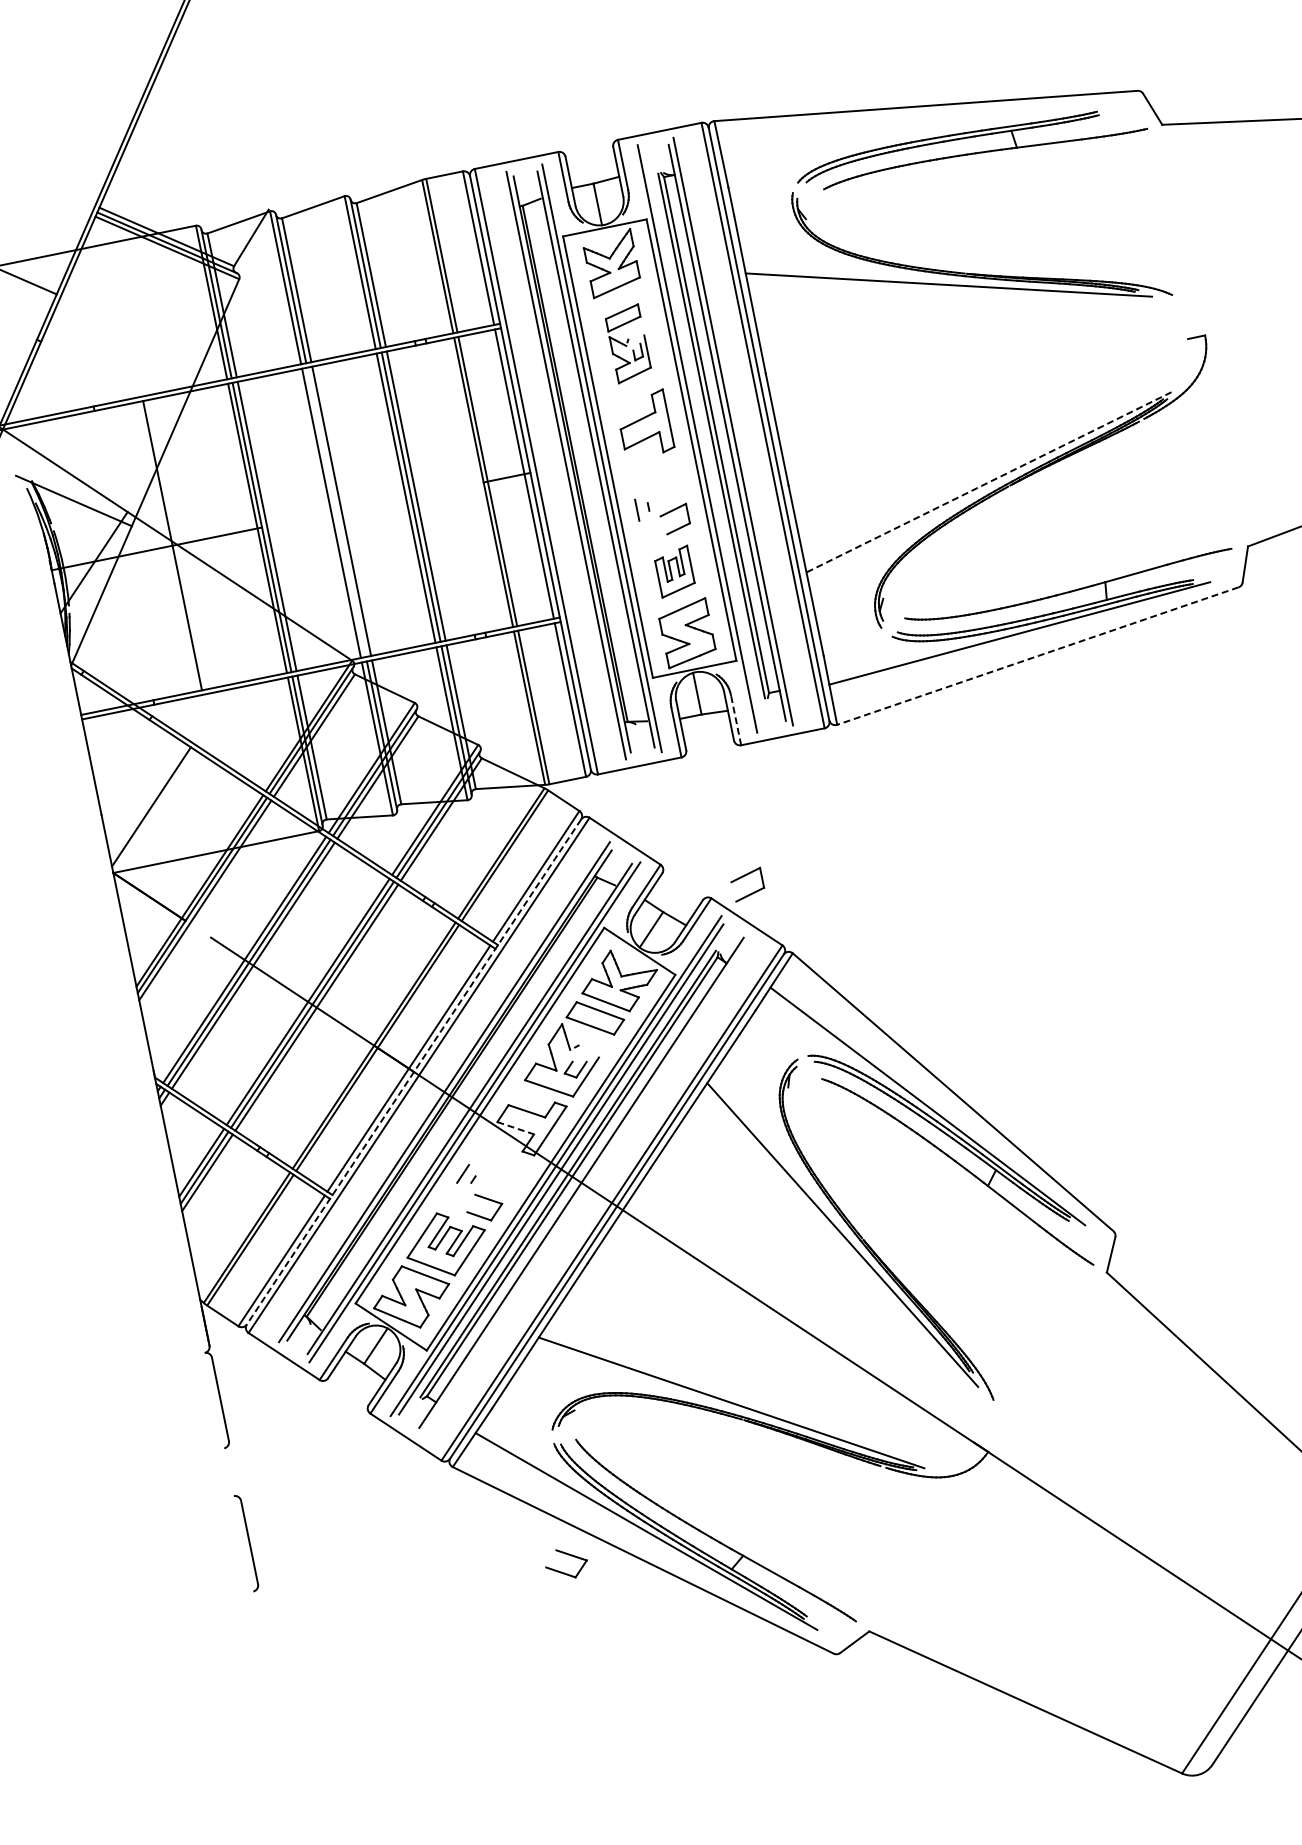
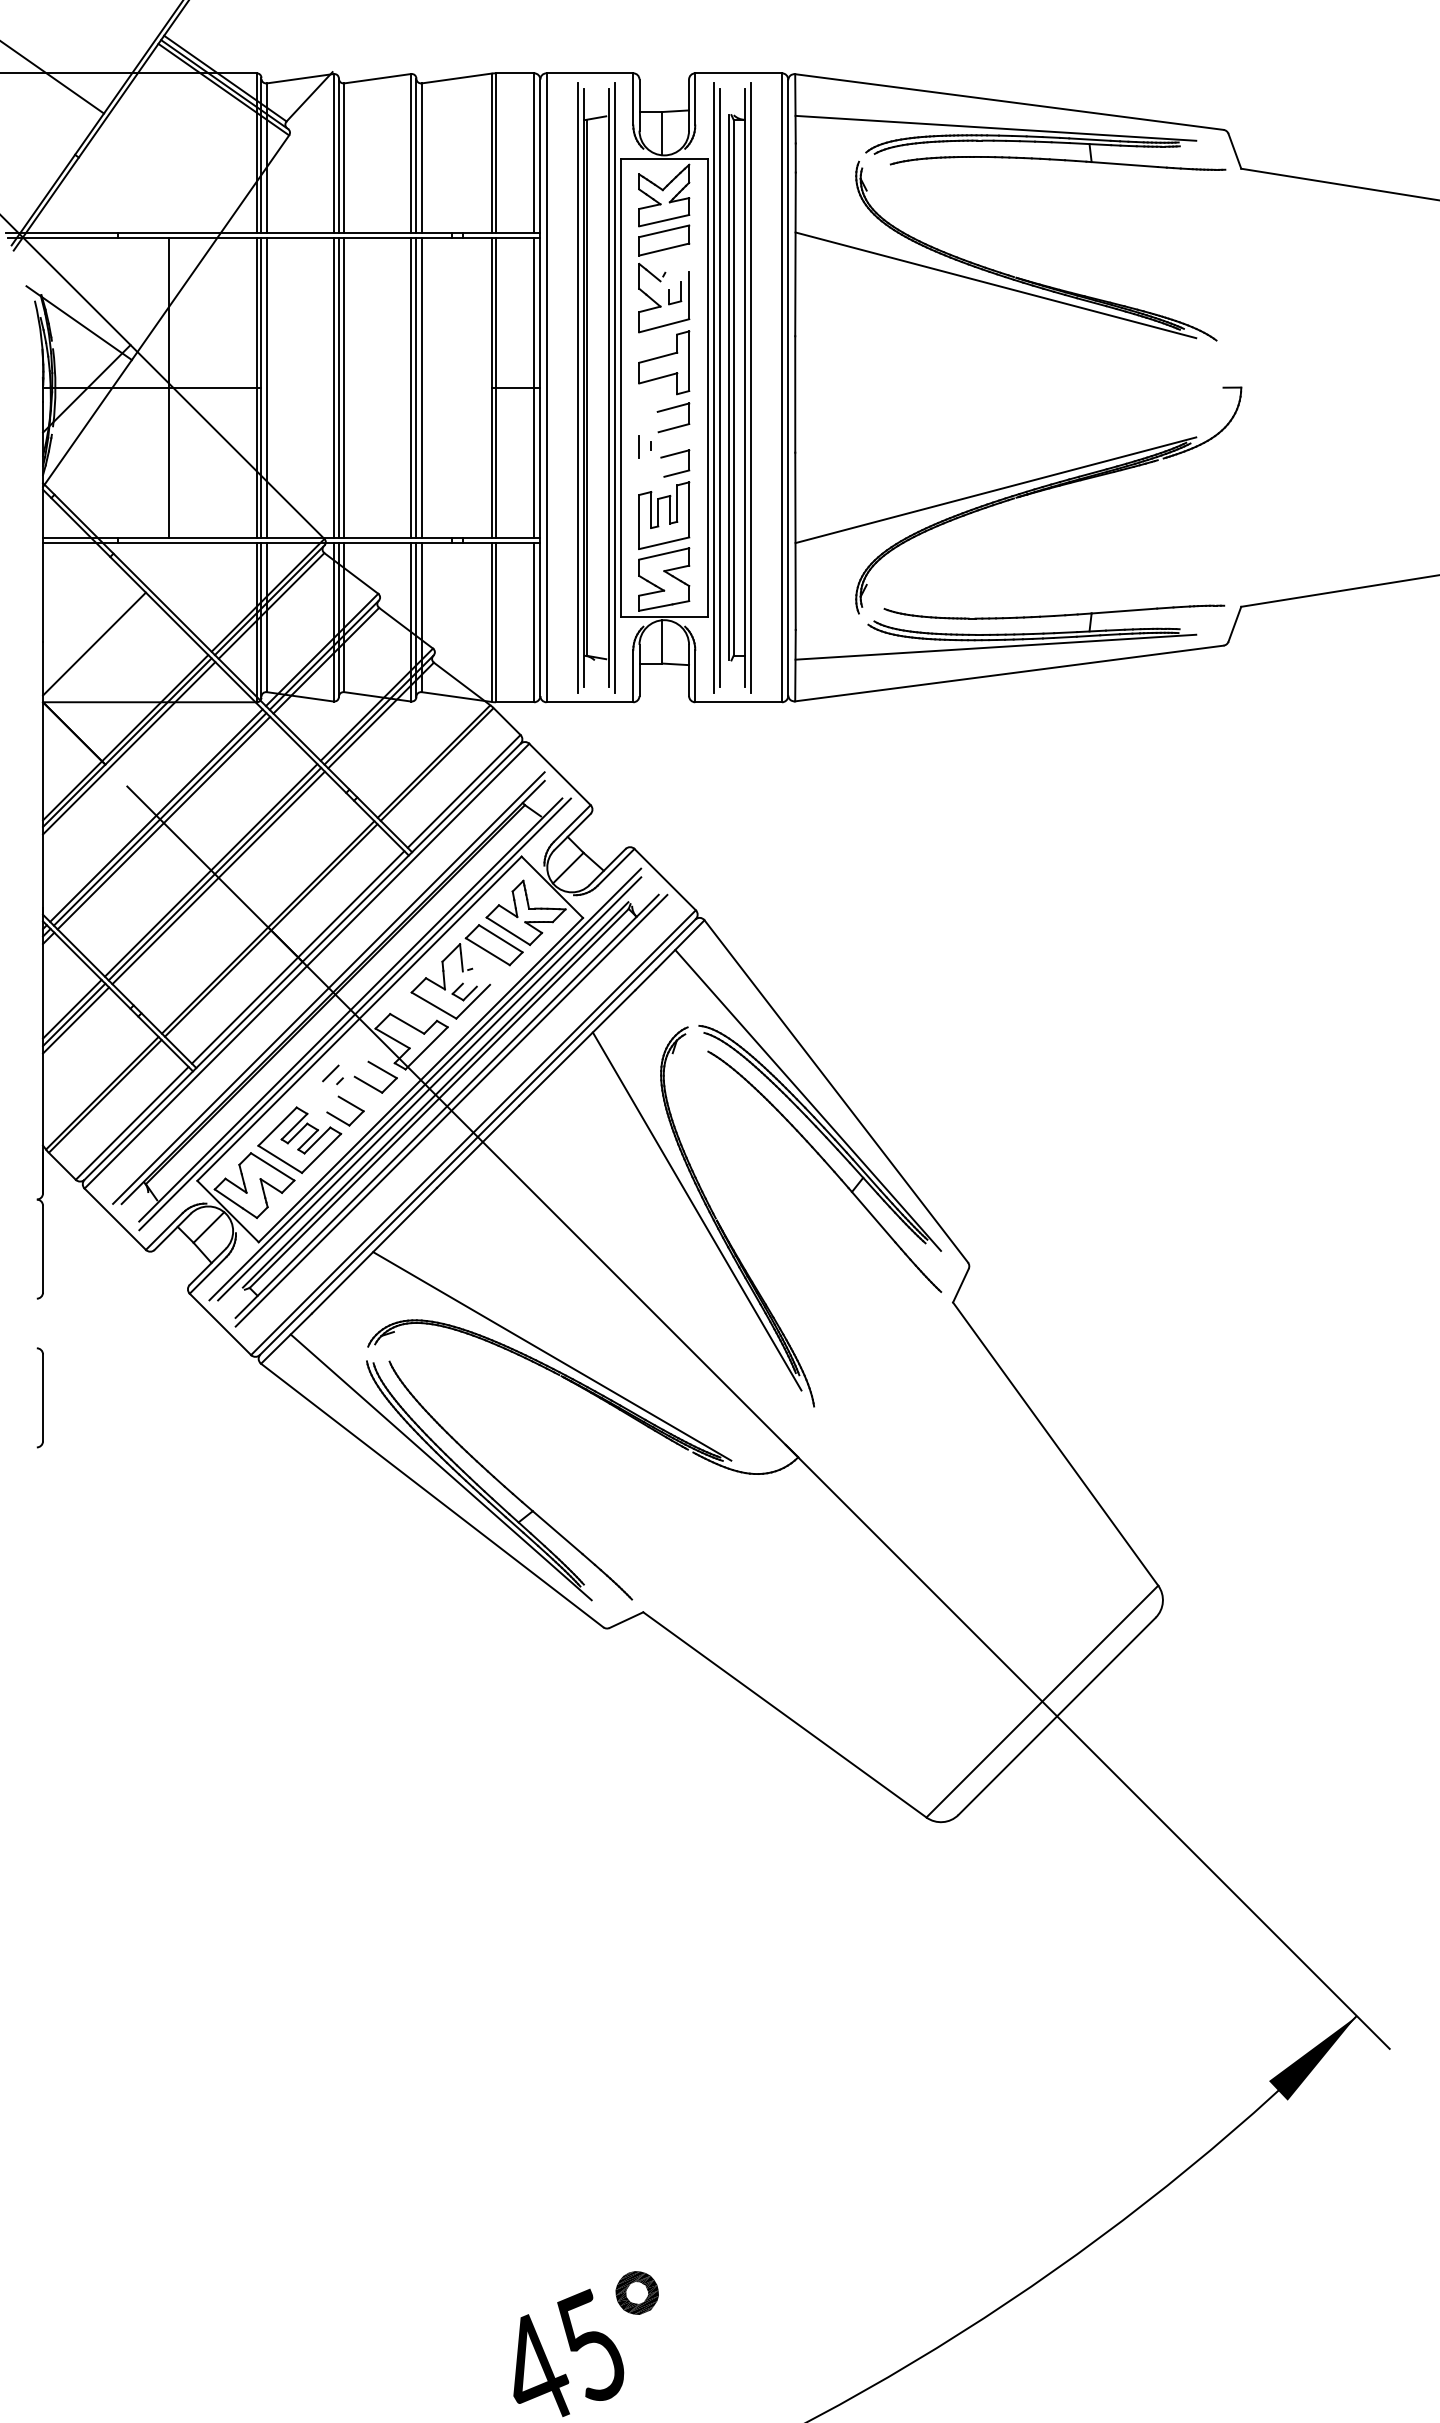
line: (917, 133) -> (995, 127), added
part: (628, 343) -> (664, 278), size x1.43
line: (703, 437) -> (720, 387), added
line: (988, 482) -> (995, 490), dashed -> solid
line: (336, 512) -> (338, 387), added
part: (674, 571) -> (664, 515), size x1.43
line: (1038, 656) -> (1009, 673), dashed -> solid
line: (736, 719) -> (695, 675), dashed -> solid
part: (744, 877) -> (671, 409), moved
line: (414, 1072) -> (302, 962), dashed -> solid
line: (515, 1128) -> (392, 1038), dashed -> solid
line: (586, 1185) -> (451, 1110), added
part: (568, 1555) -> (379, 1069), moved

